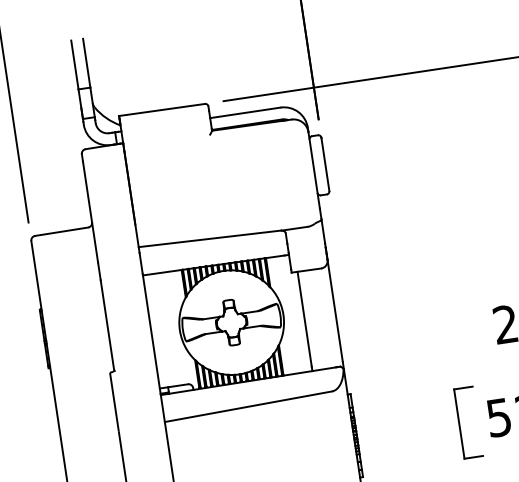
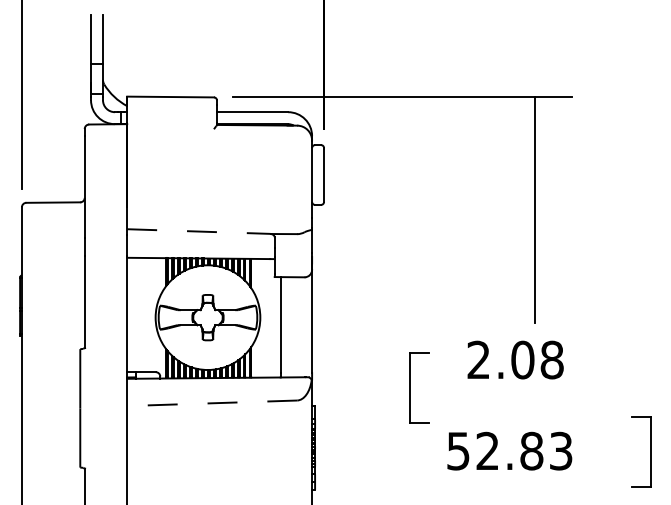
line: (209, 238) -> (198, 231), solid -> dashed
line: (247, 407) -> (211, 403), solid -> dashed
part: (459, 423) -> (410, 387), moved

